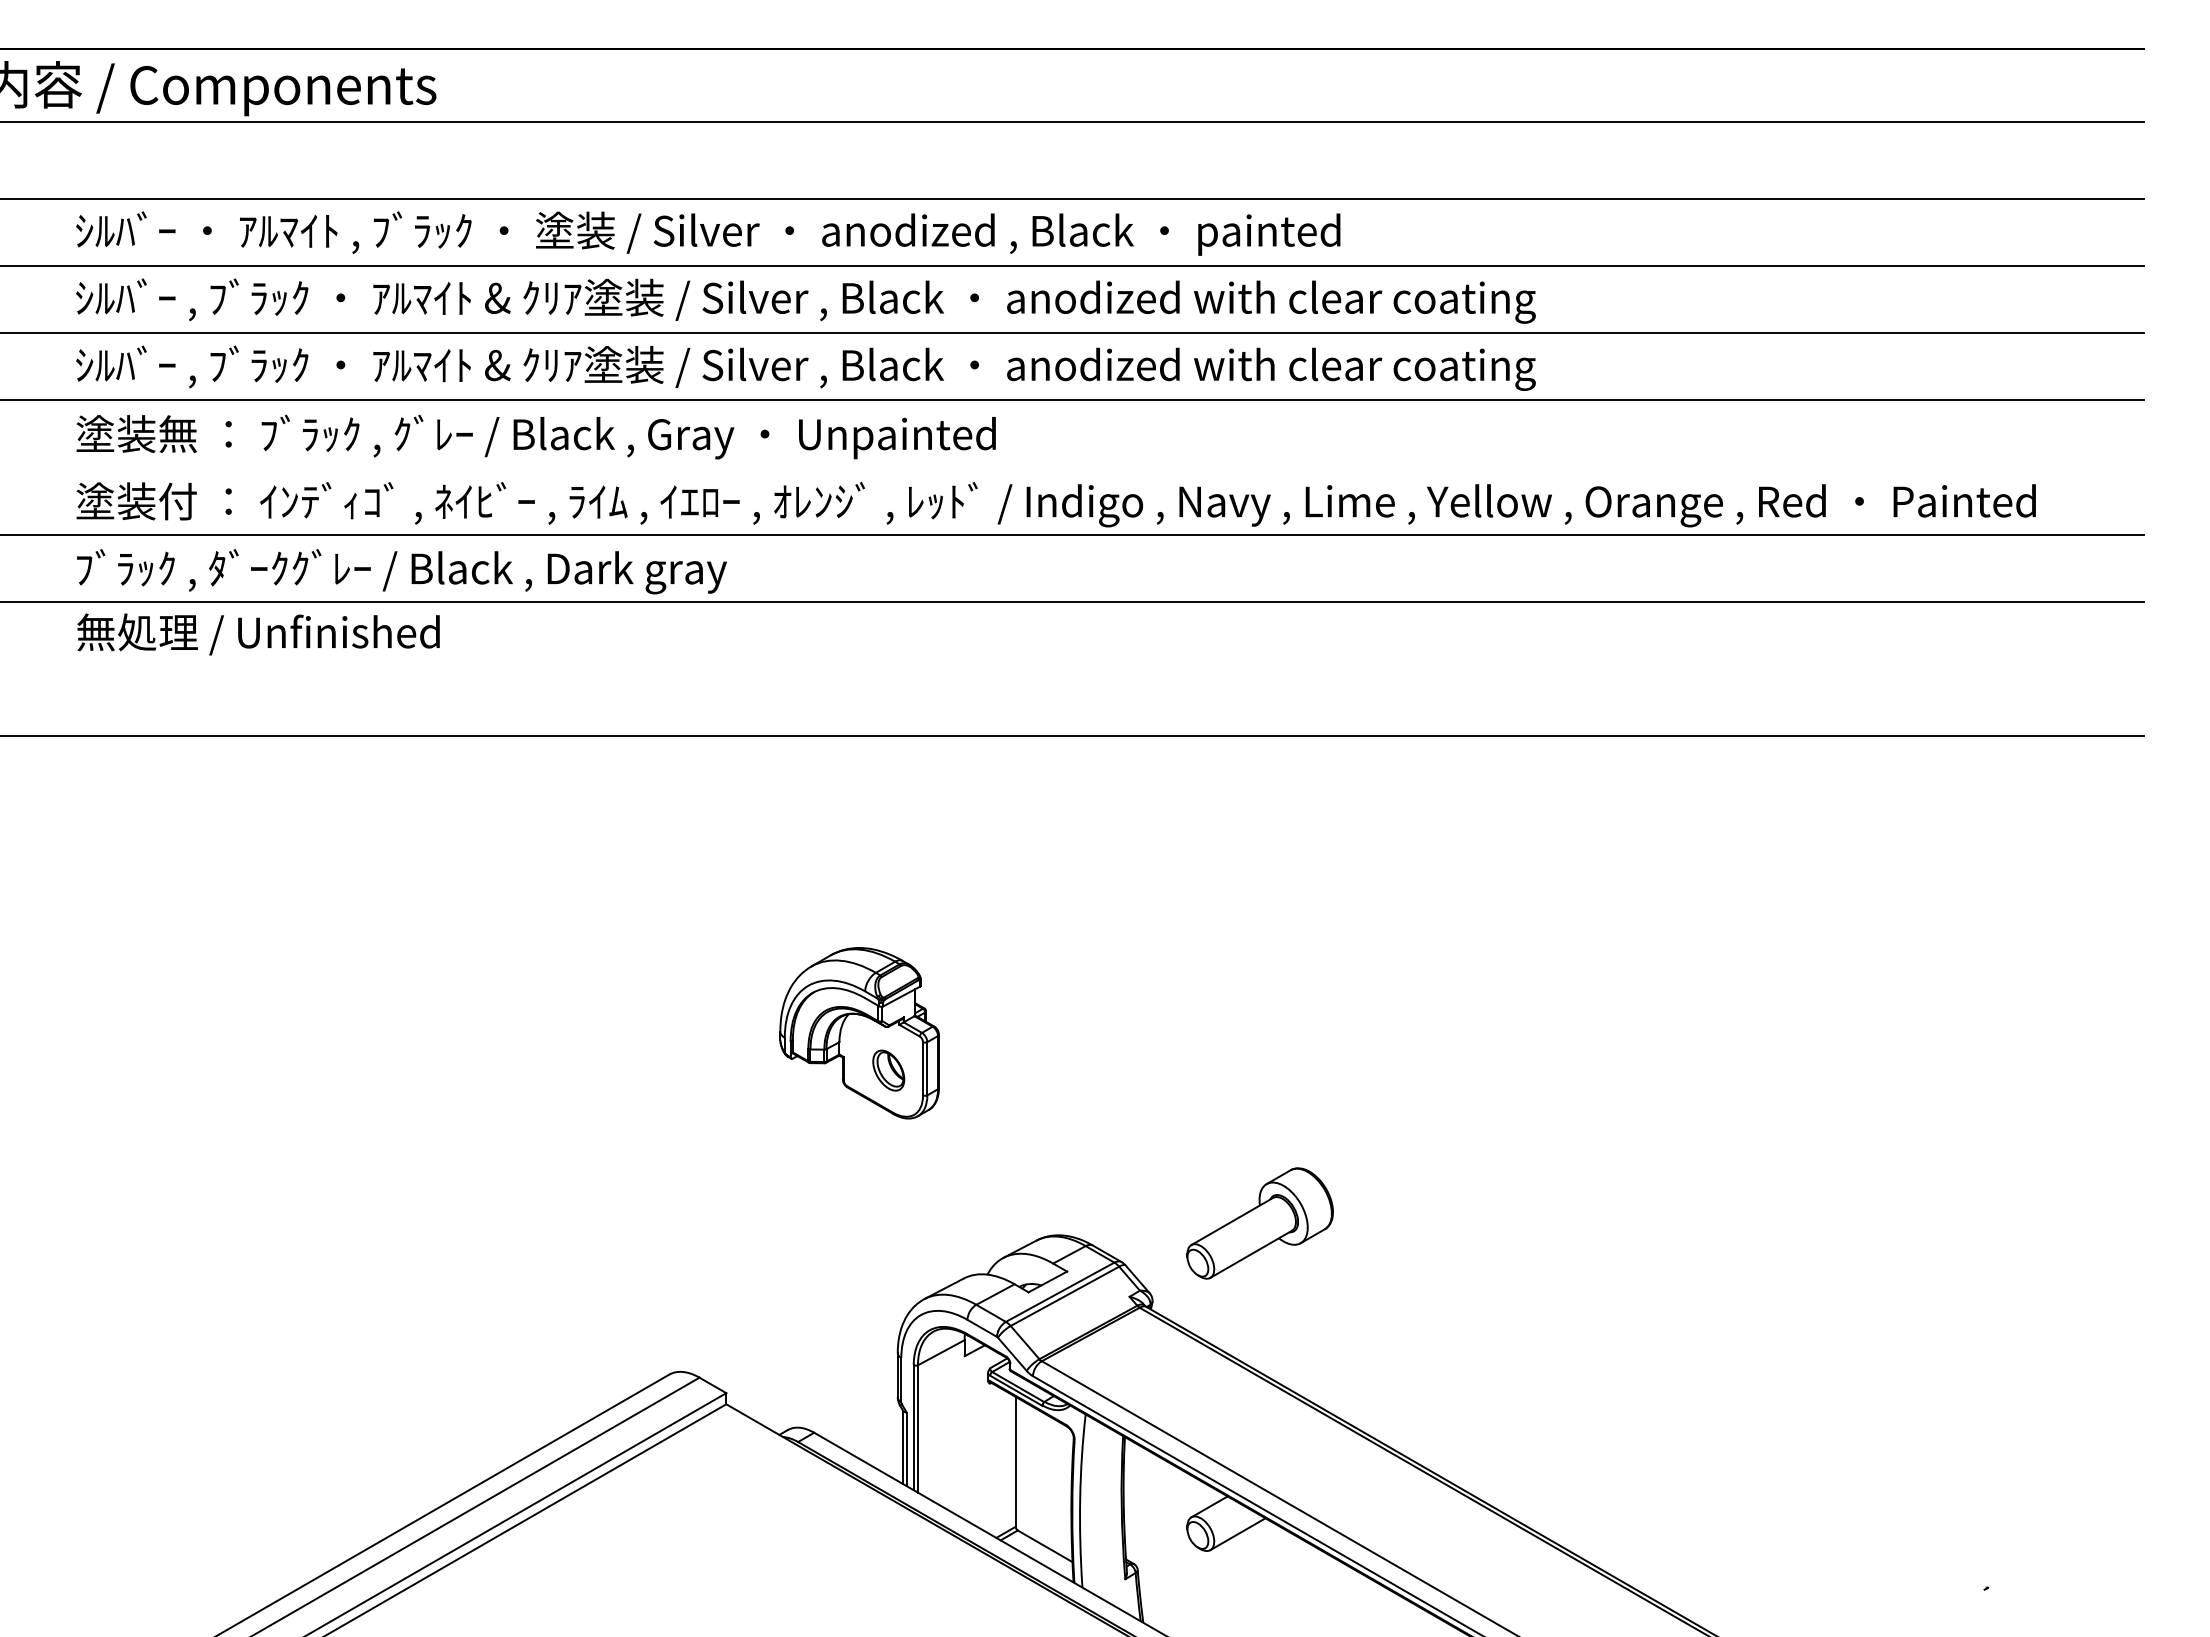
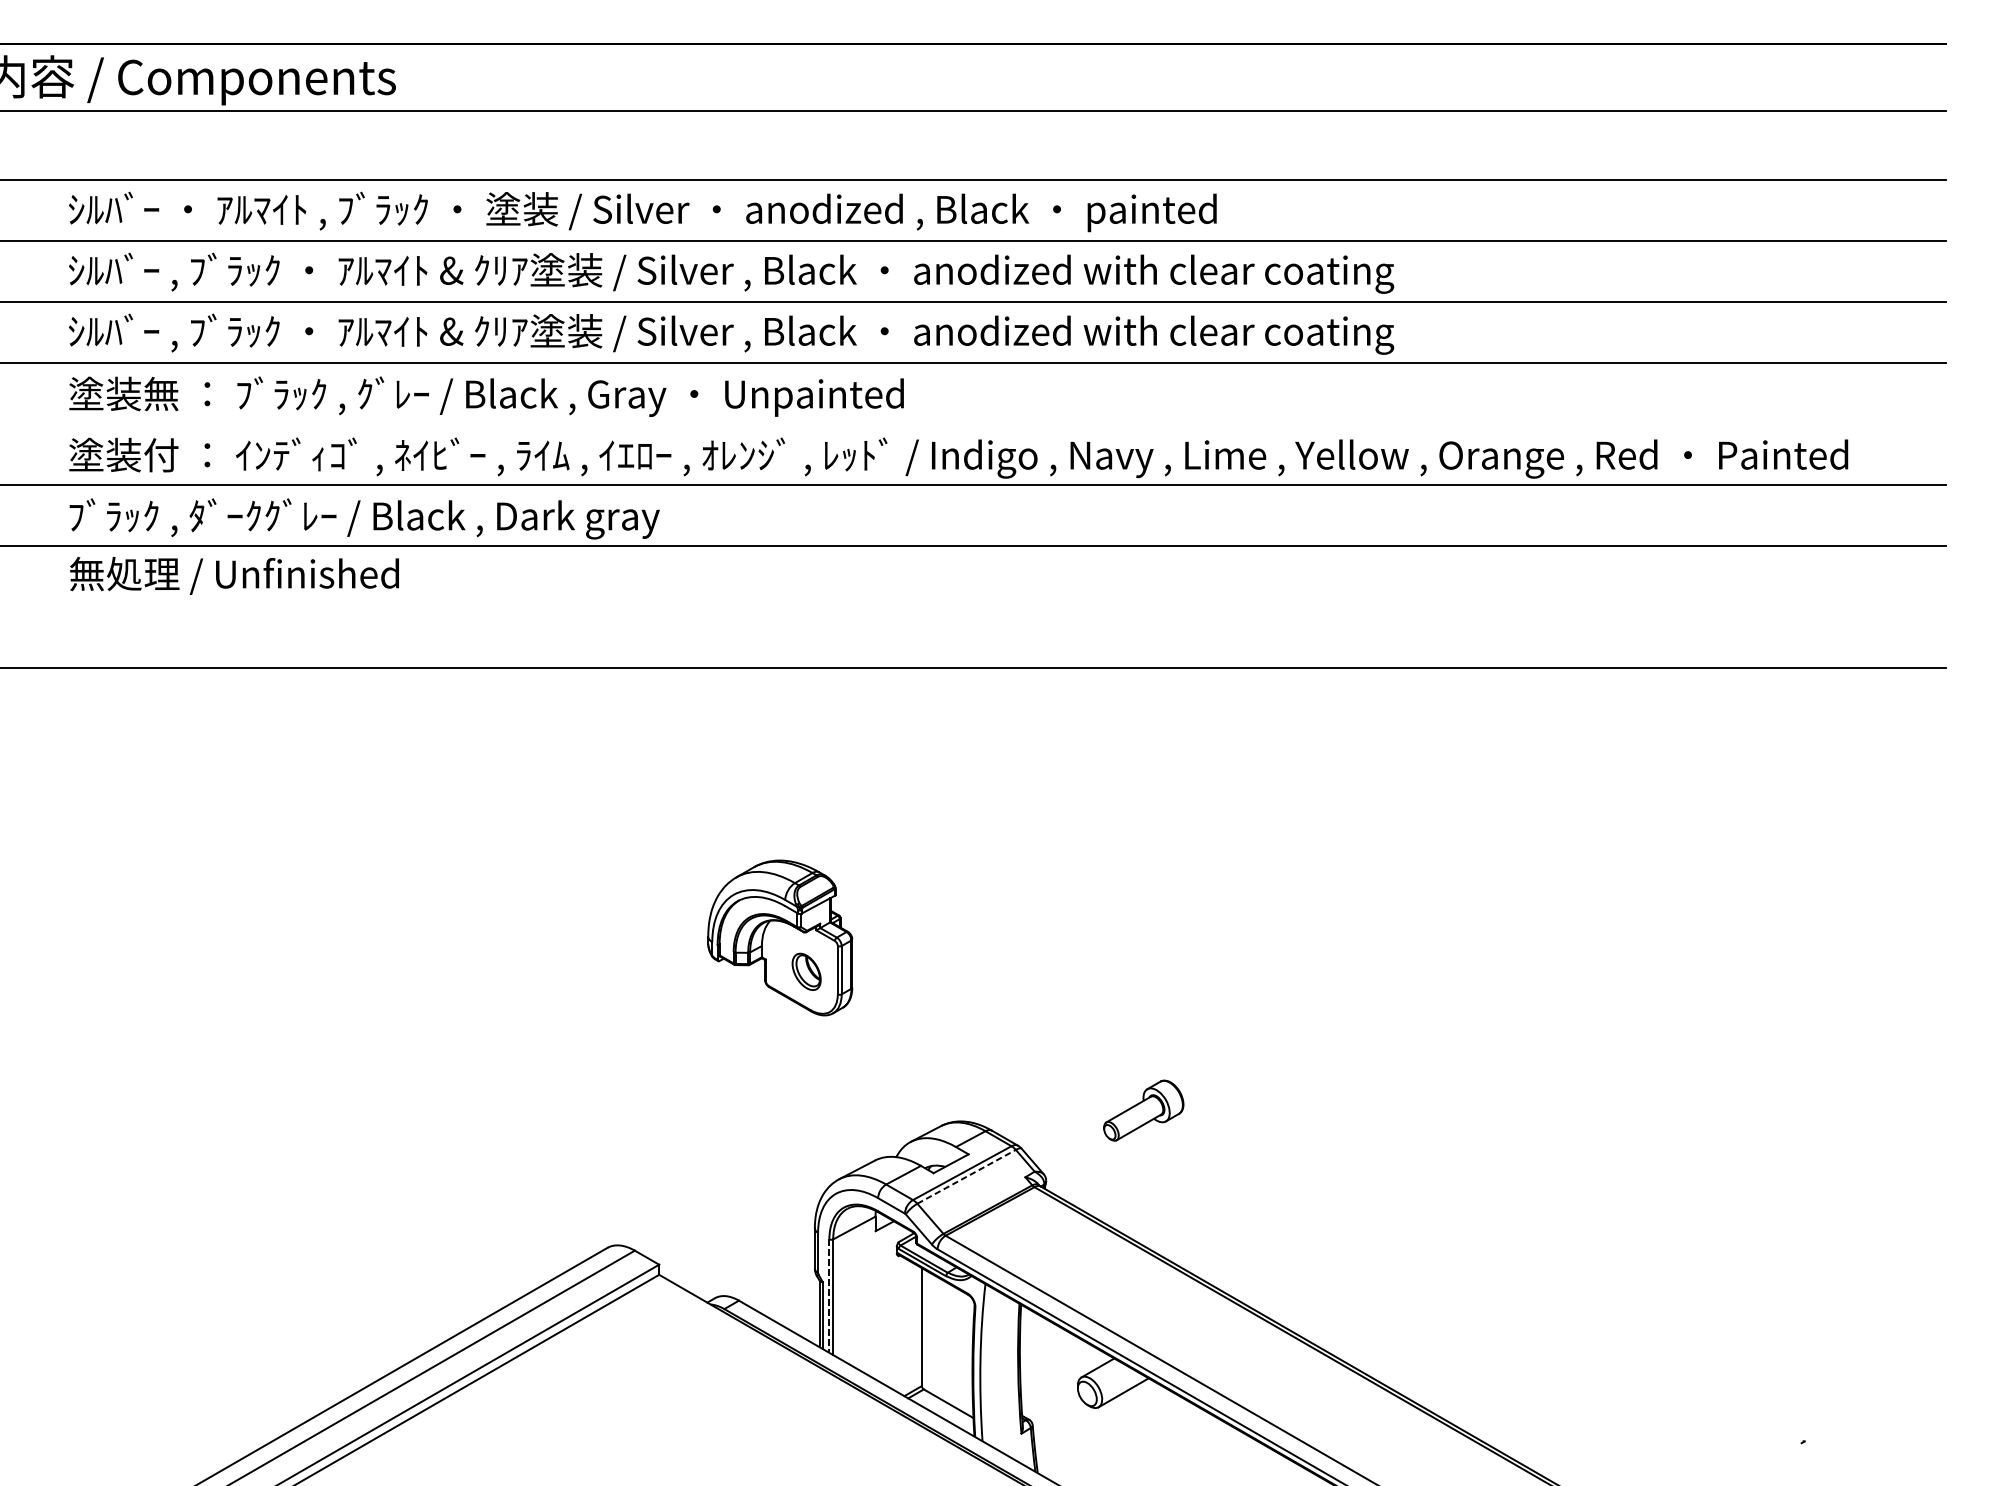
part: (1259, 1223) -> (1143, 1110), size x0.6
line: (1064, 1296) -> (966, 1176), solid -> dashed
line: (913, 1428) -> (829, 1296), solid -> dashed

